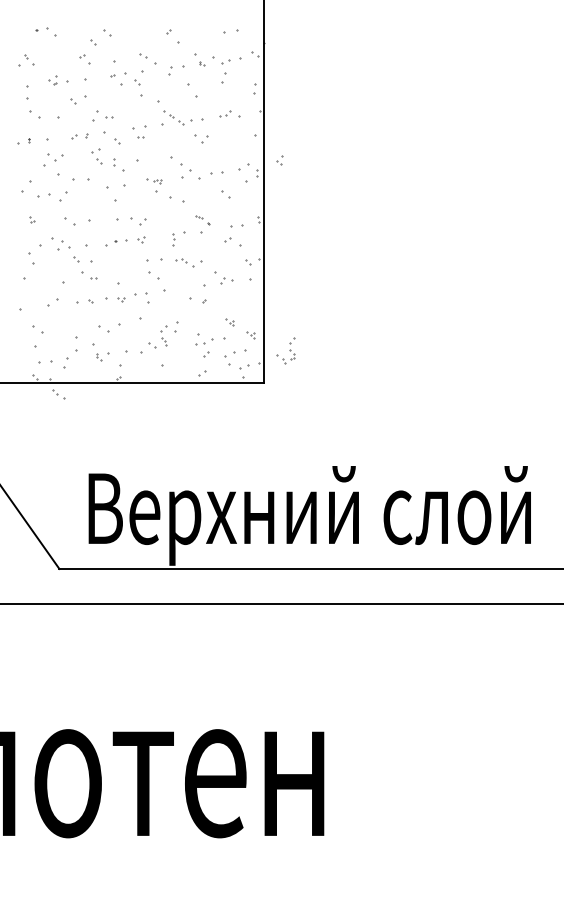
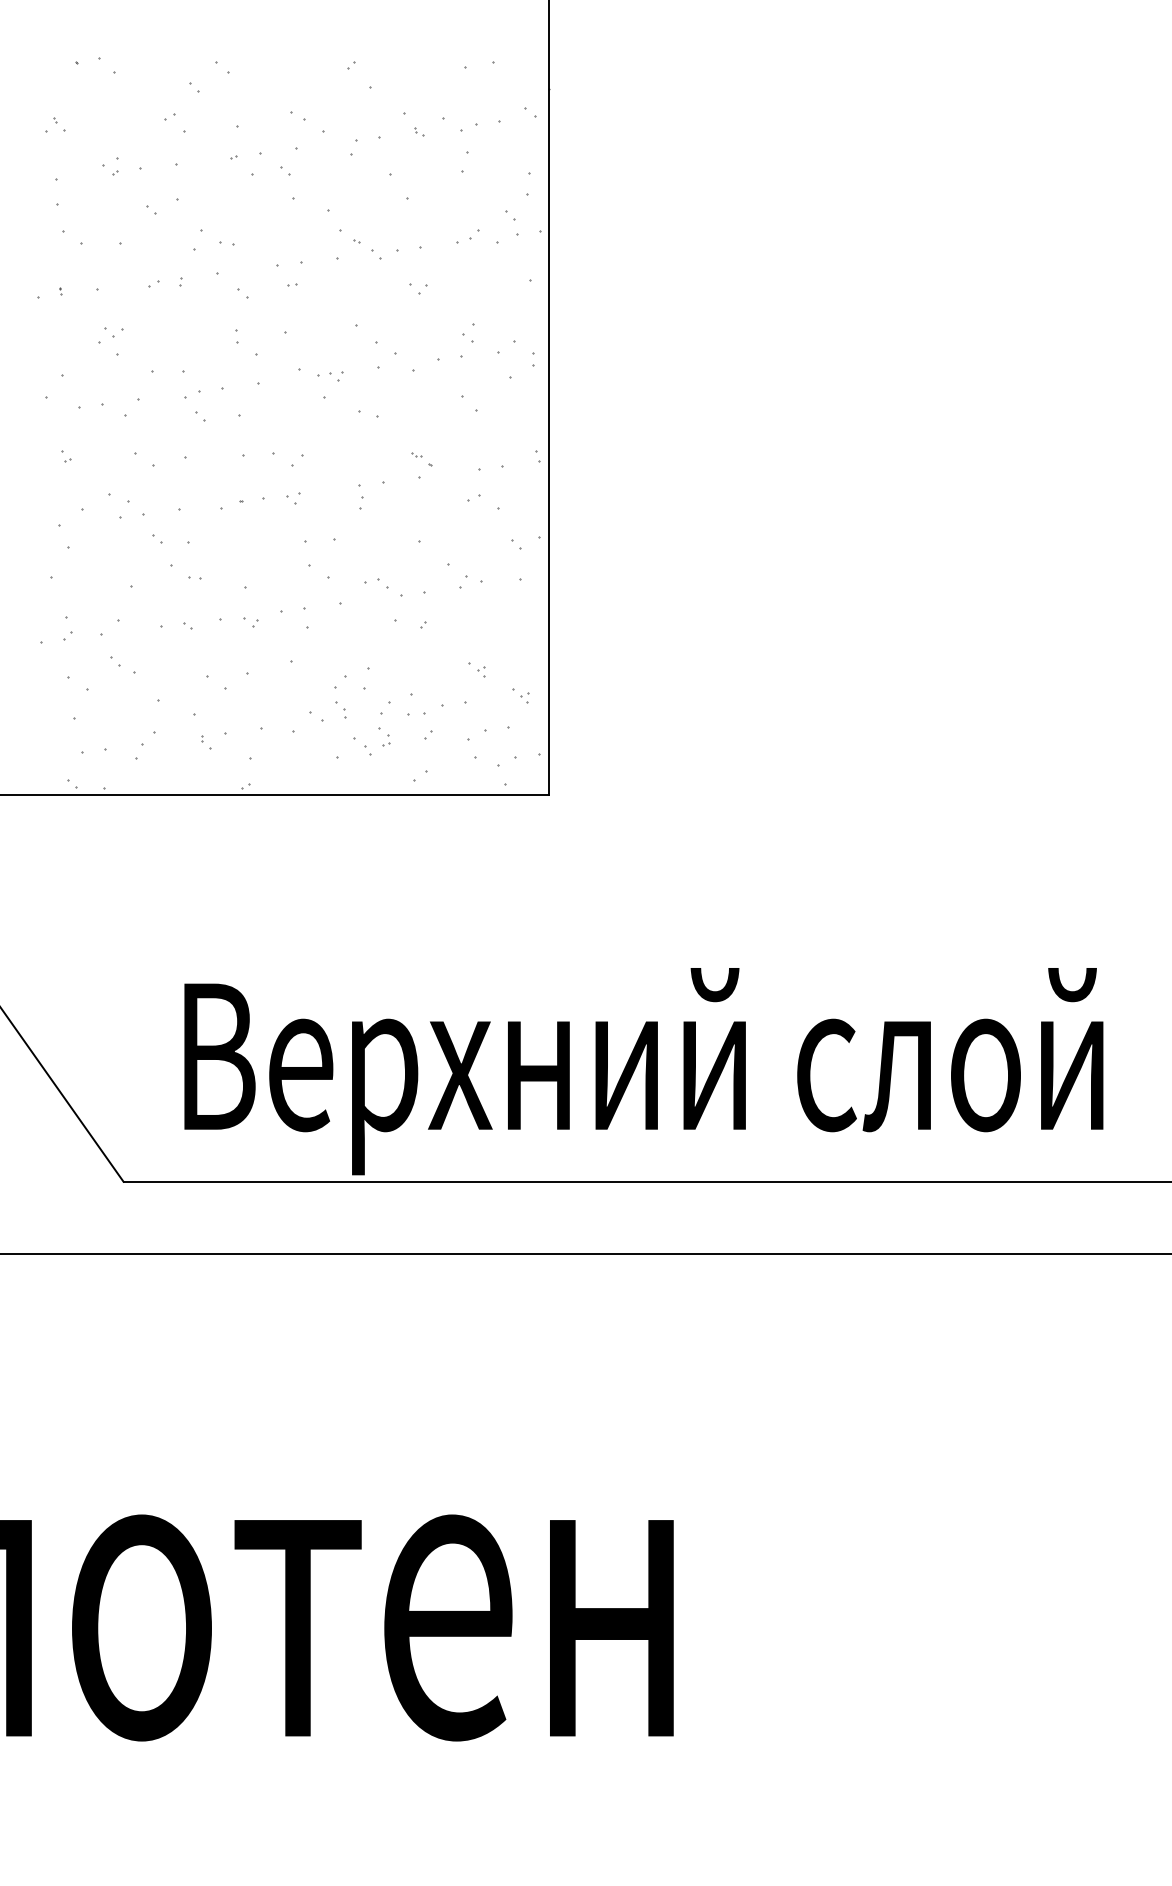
part: (26, 60) -> (55, 125), size x0.62
part: (246, 107) -> (512, 223), added
part: (201, 139) -> (418, 289), size x0.62
part: (96, 156) -> (194, 405), moved
part: (279, 160) -> (468, 333), moved
part: (53, 164) -> (111, 341), size x0.62
part: (154, 180) -> (321, 374), size x1.43
part: (177, 199) -> (368, 414), size x0.62
part: (202, 224) -> (420, 466), size x0.71
part: (184, 262) -> (383, 586), moved
part: (32, 302) -> (67, 628), added
part: (285, 350) -> (370, 727), moved
part: (70, 358) -> (146, 744), size x0.71
part: (58, 394) -> (121, 665), moved

